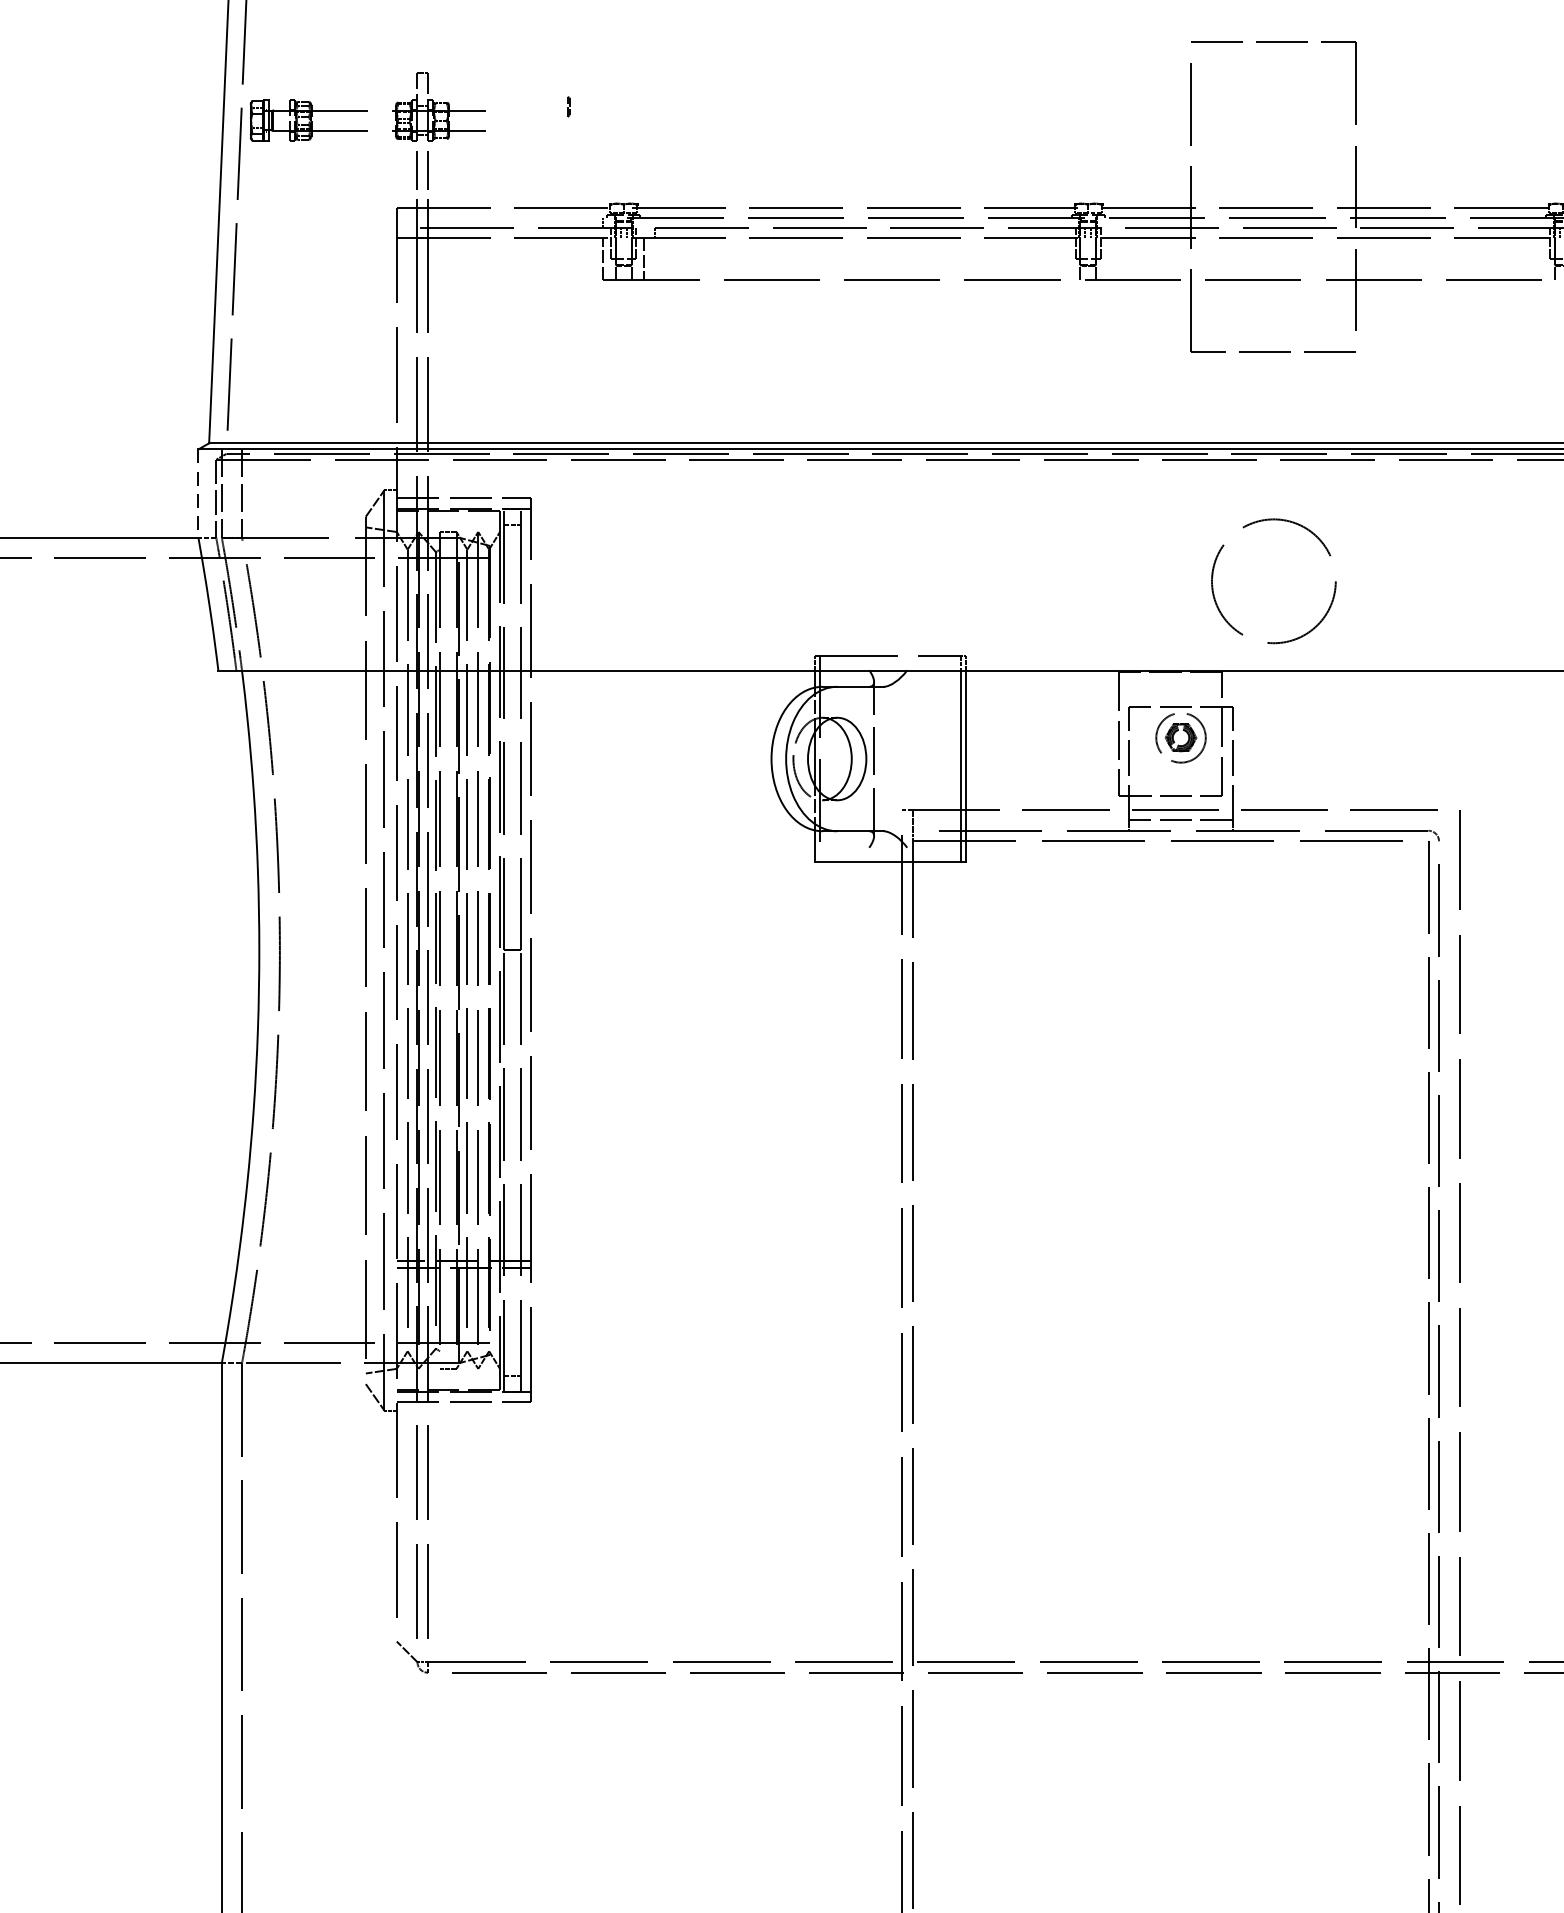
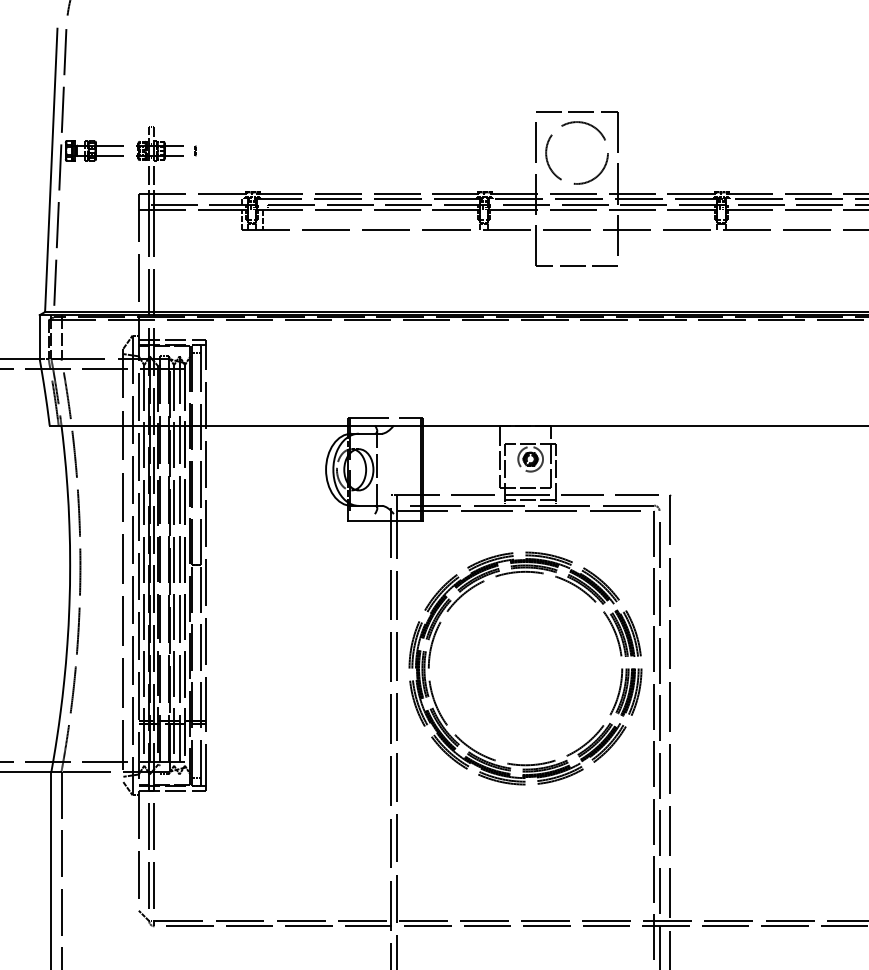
part: (568, 105) -> (195, 150), moved
line: (197, 494) -> (39, 337), dashed -> solid
circle: (1272, 580) -> (576, 152), moved
part: (1154, 966) -> (517, 573), added

